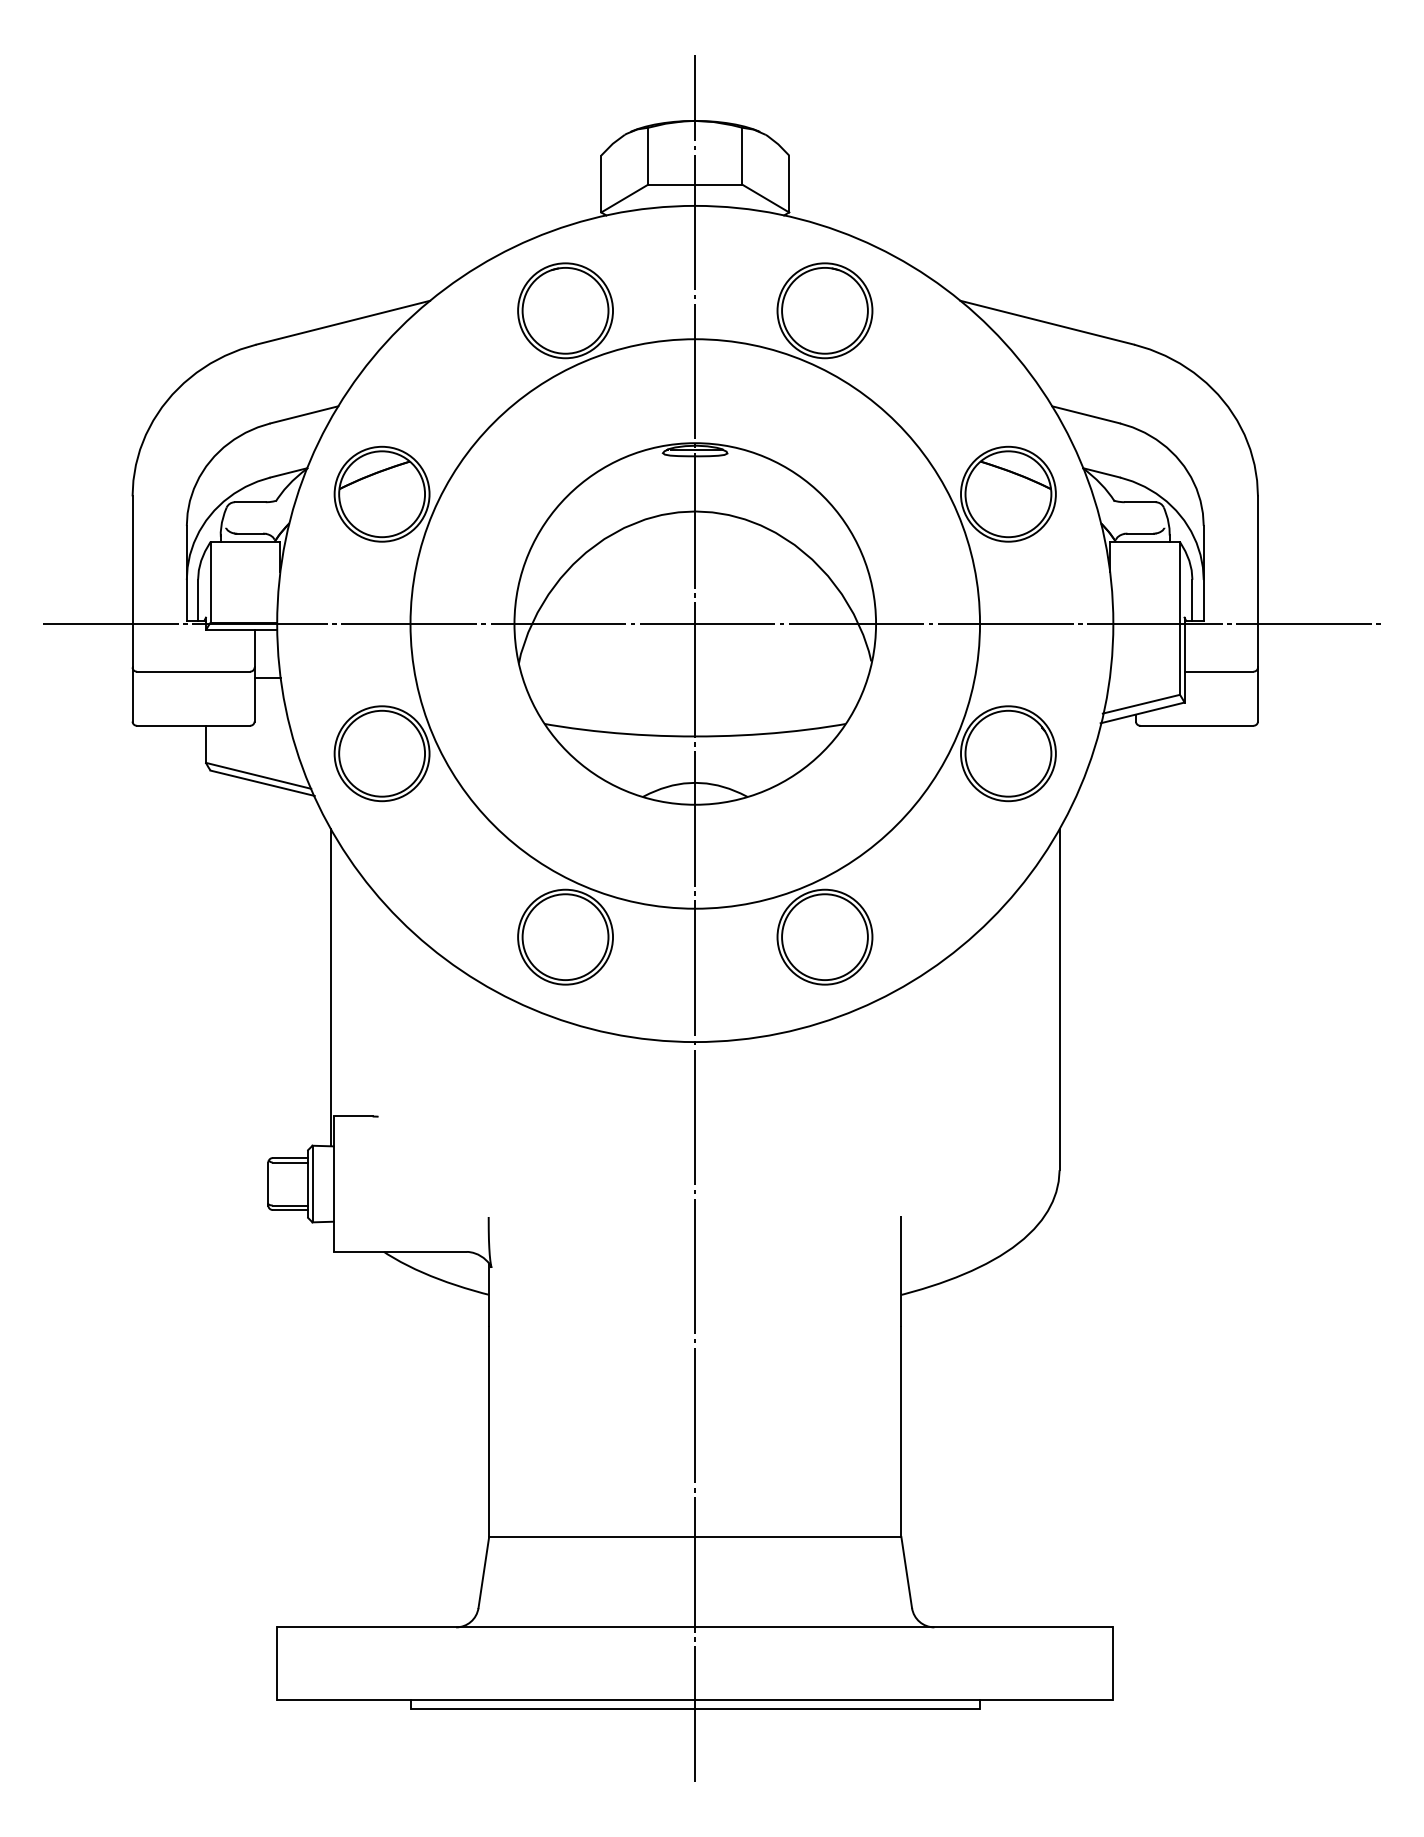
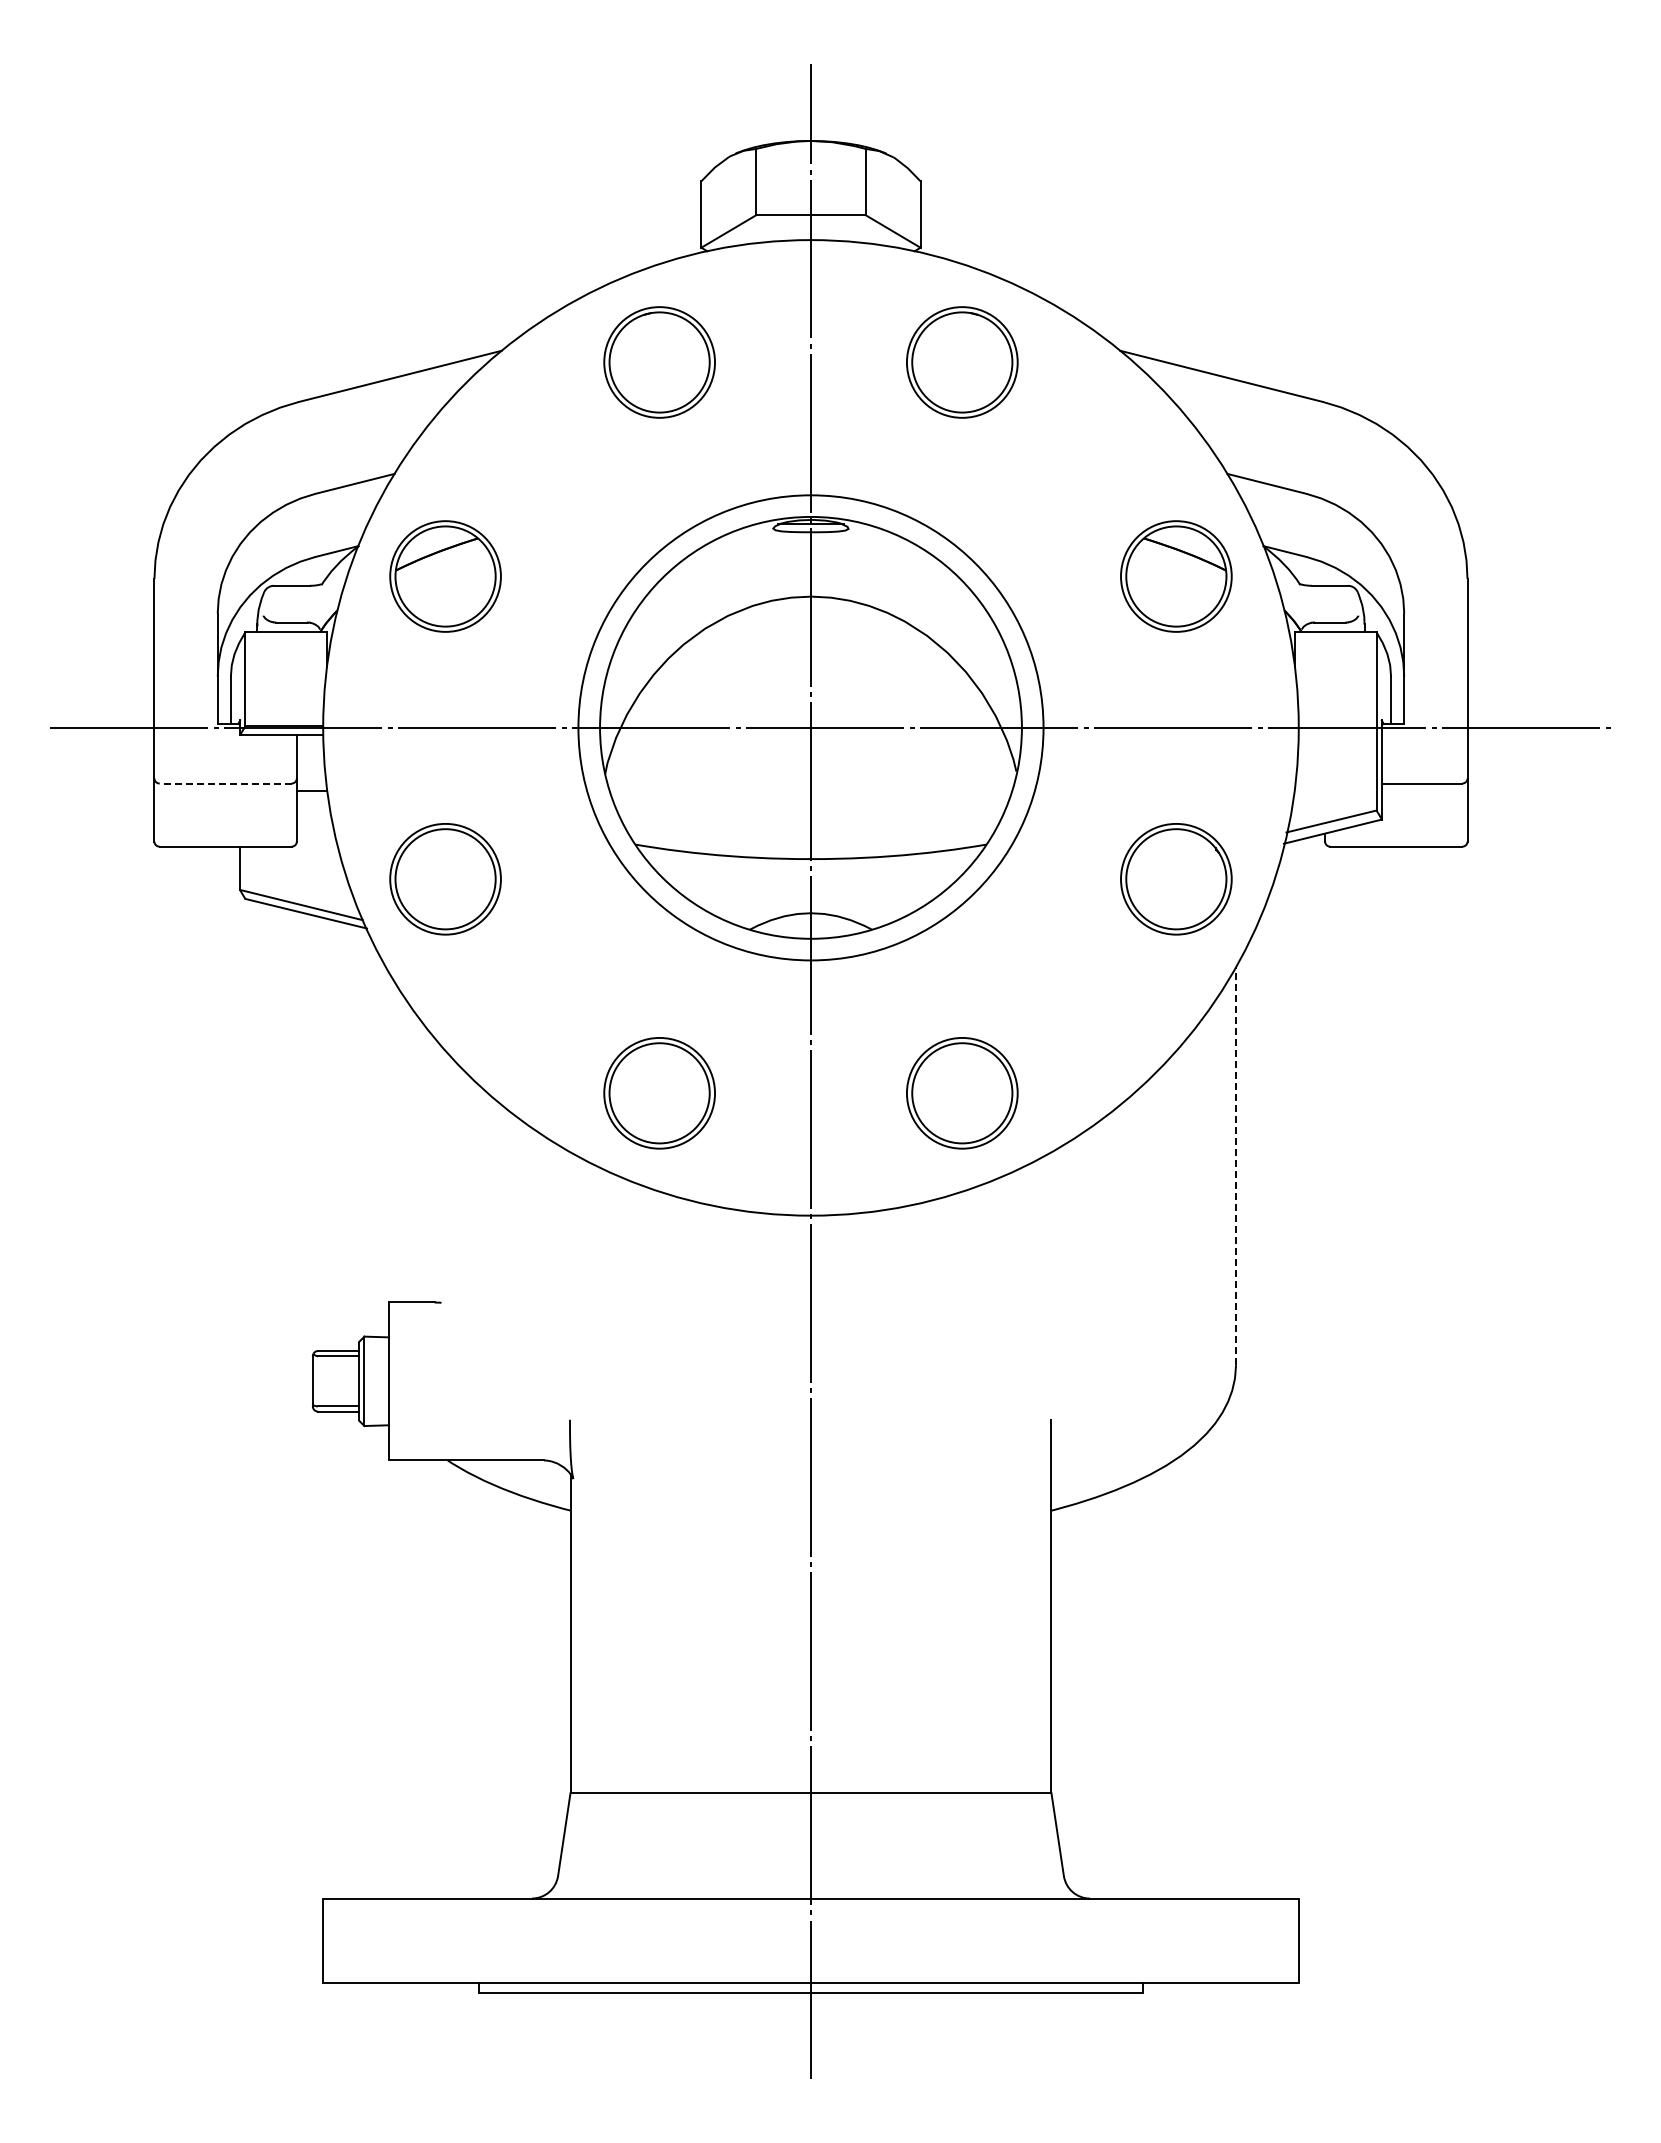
circle: (694, 623) -> (810, 727), size x0.7
line: (193, 671) -> (225, 783), solid -> dashed
line: (330, 987) -> (385, 1152), removed
line: (1059, 999) -> (1236, 1166), solid -> dashed

